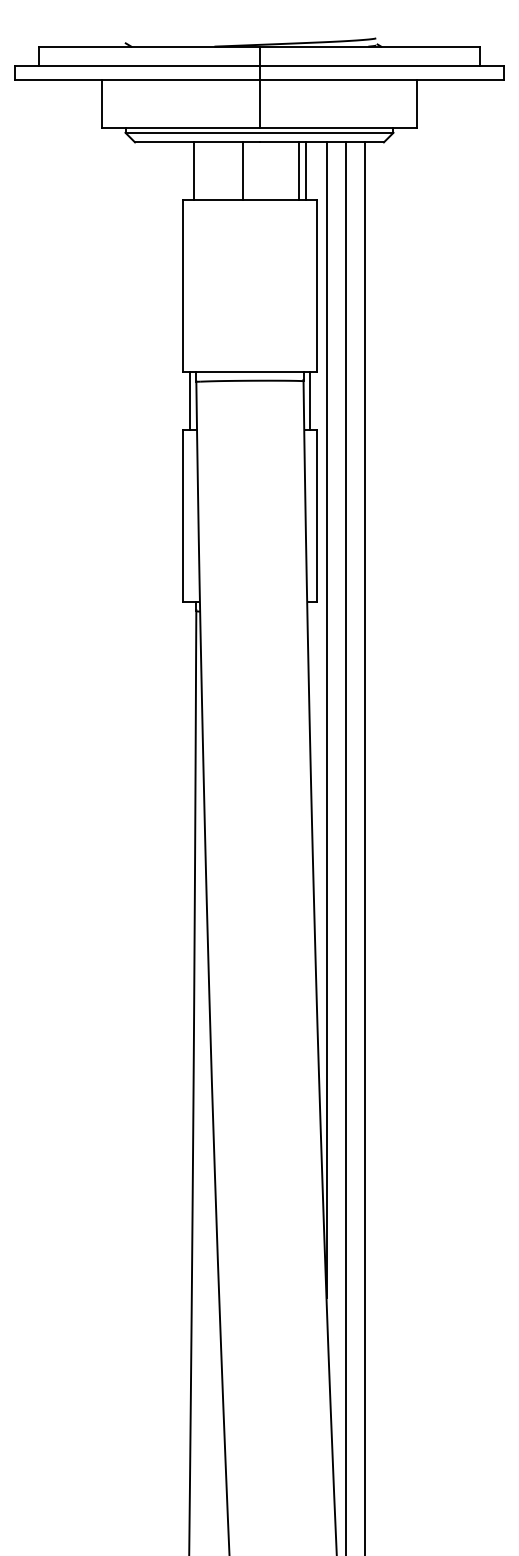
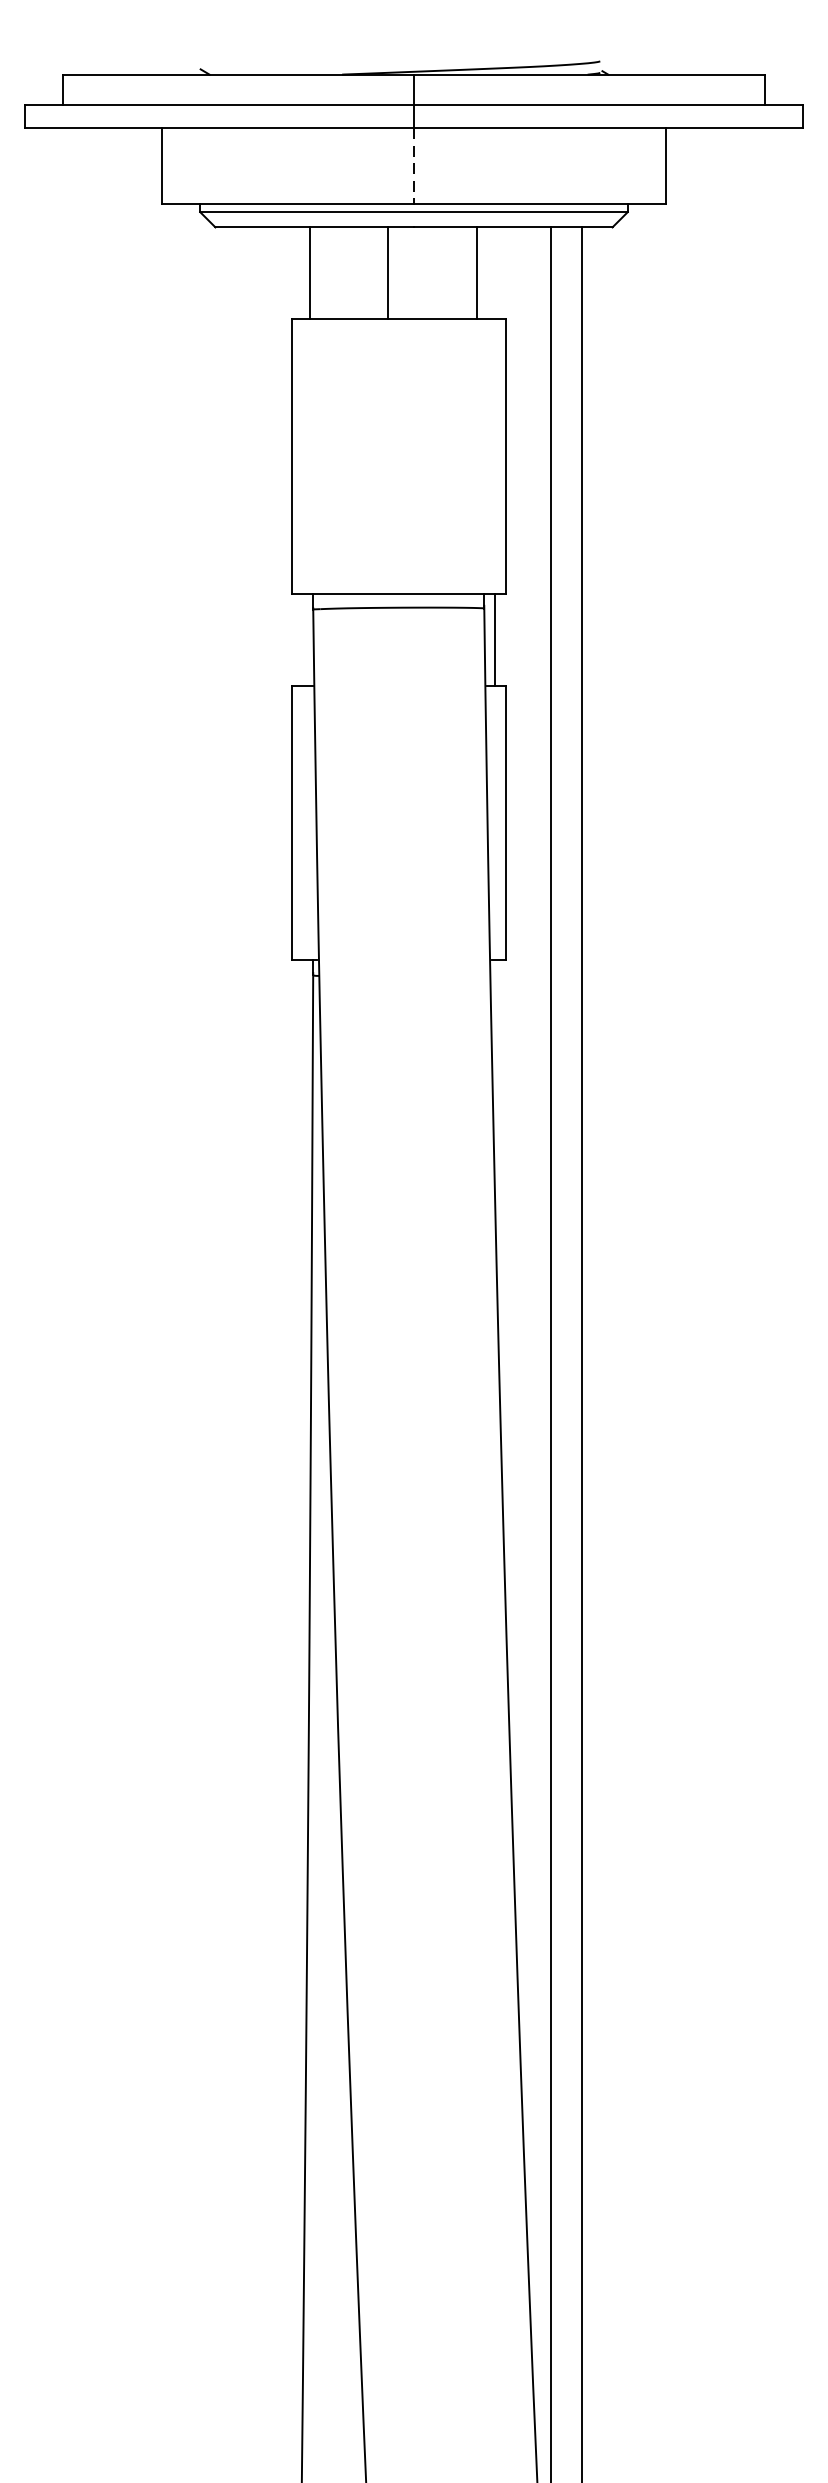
line: (259, 104) -> (414, 166), solid -> dashed
line: (305, 170) -> (487, 272), removed
line: (189, 400) -> (302, 639), removed
line: (326, 719) -> (520, 1148), removed

